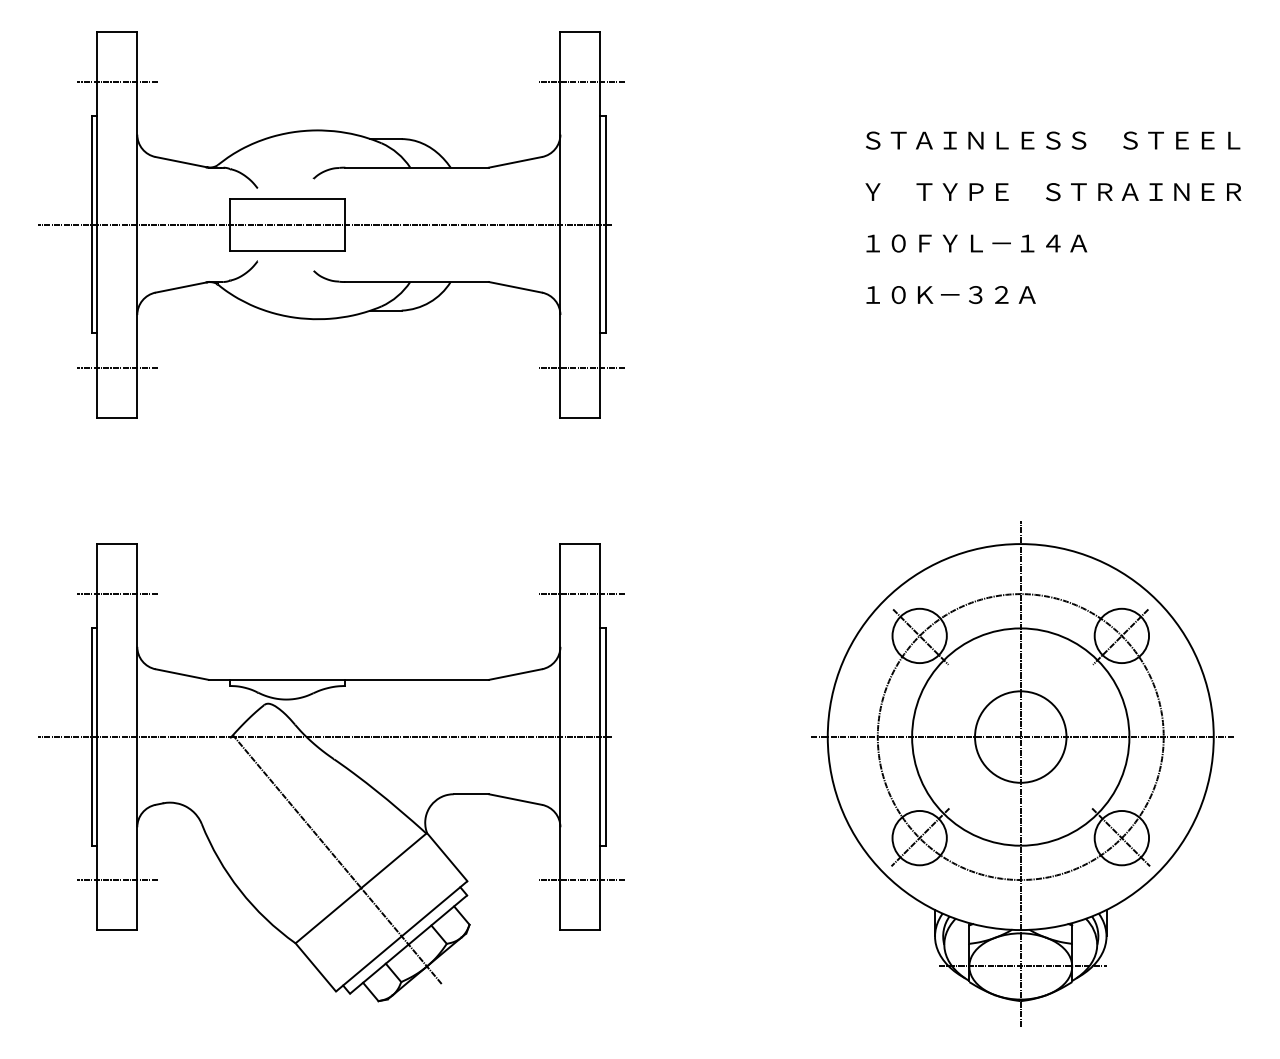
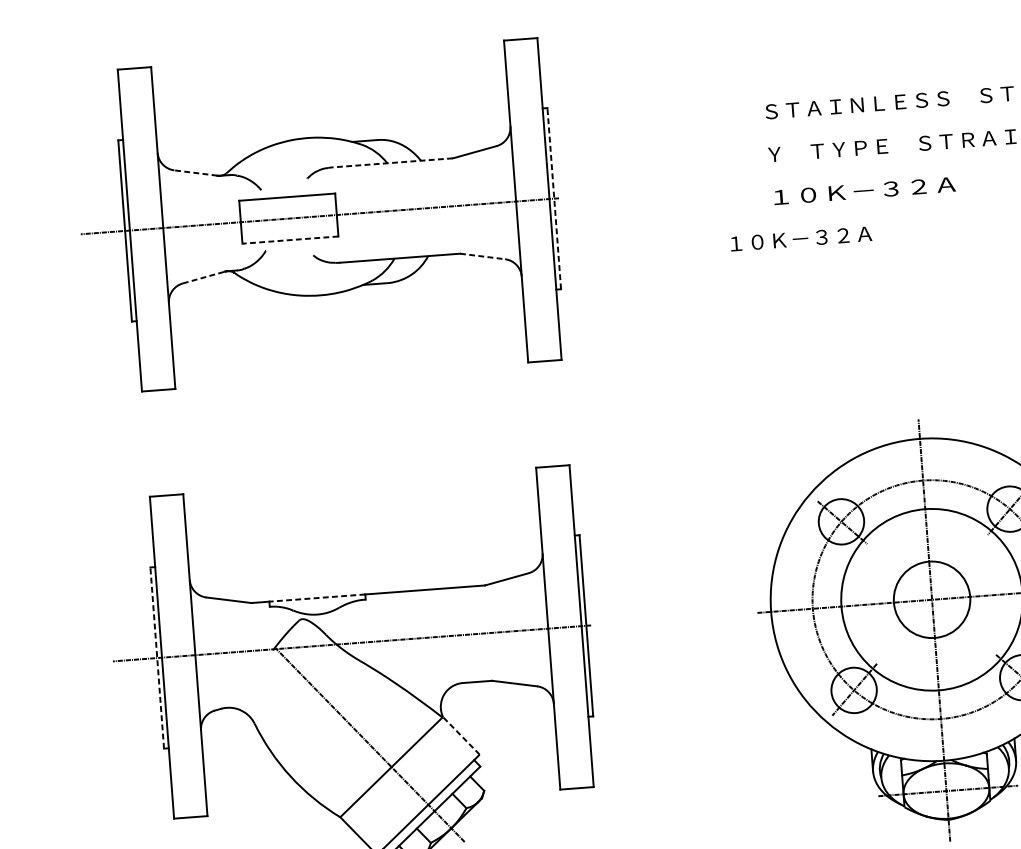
line: (117, 81) -> (137, 109), removed
line: (581, 81) -> (524, 80), removed
line: (181, 162) -> (196, 173), solid -> dashed
line: (417, 167) -> (393, 162), solid -> dashed
line: (606, 224) -> (554, 198), solid -> dashed
text: (976, 243) -> (864, 191), １０ＦＹＬ－１４Ａ -> １０Ｋ－３２Ａ
line: (287, 250) -> (290, 240), solid -> dashed
line: (181, 287) -> (204, 277), solid -> dashed
line: (515, 287) -> (482, 256), solid -> dashed
text: (950, 295) -> (800, 239), moved
line: (117, 367) -> (155, 348), removed
line: (581, 367) -> (542, 319), removed
line: (117, 594) -> (169, 537), removed
line: (581, 594) -> (556, 508), removed
line: (287, 679) -> (317, 597), solid -> dashed
line: (91, 737) -> (157, 658), solid -> dashed
line: (446, 856) -> (460, 735), solid -> dashed
line: (117, 880) -> (187, 776), removed
line: (581, 880) -> (574, 746), removed

